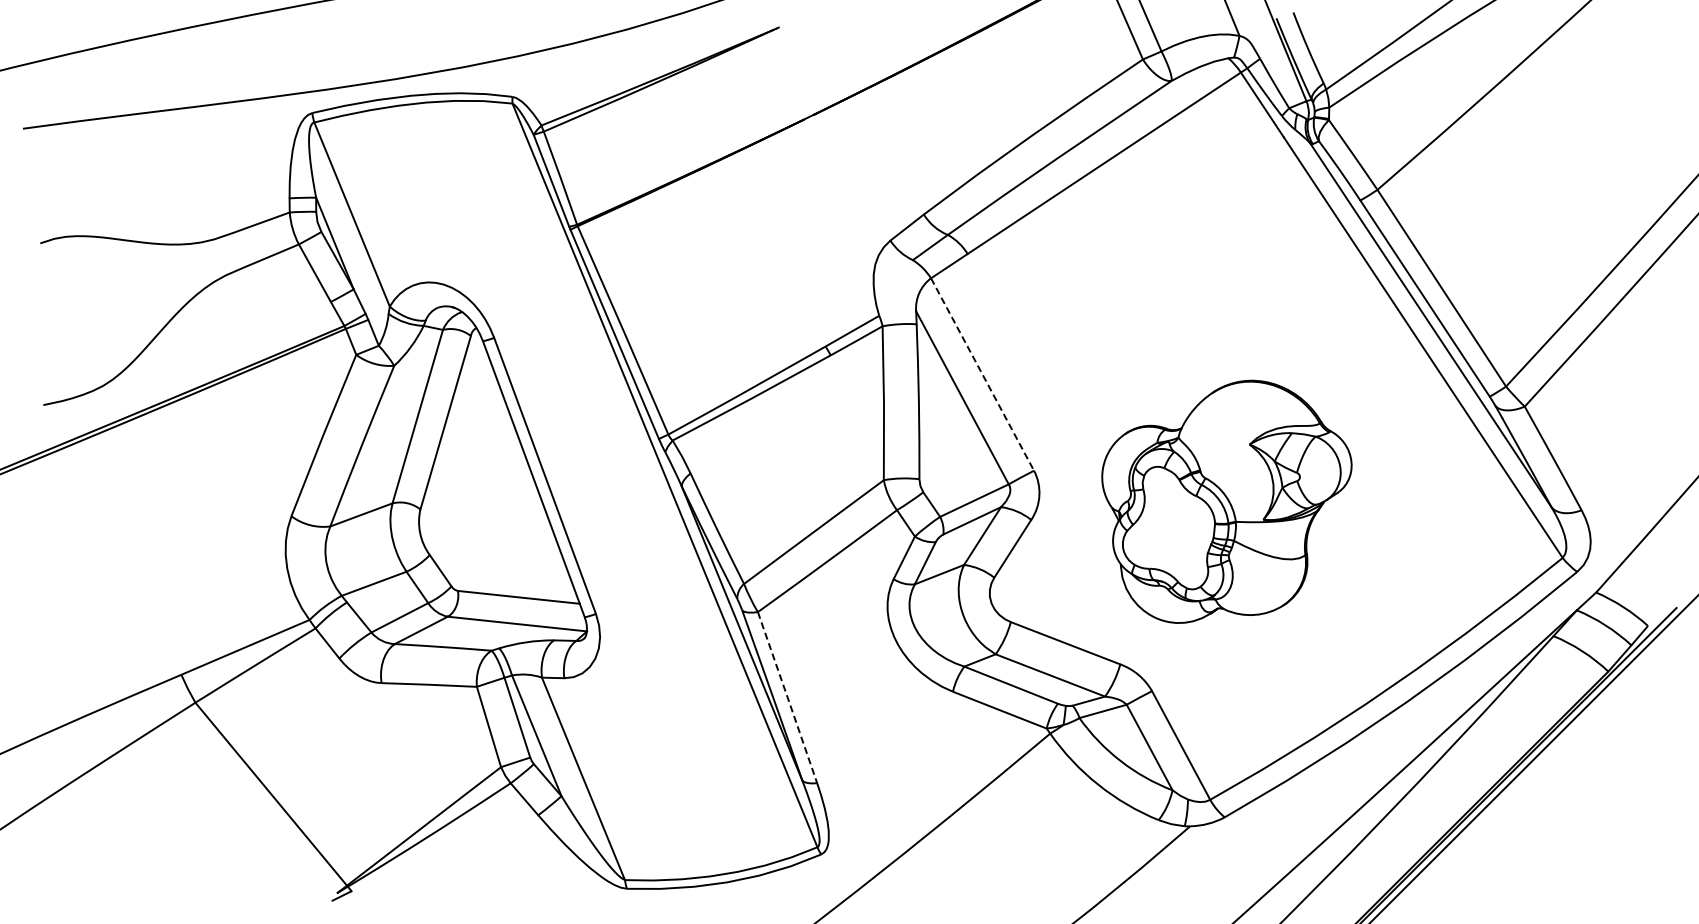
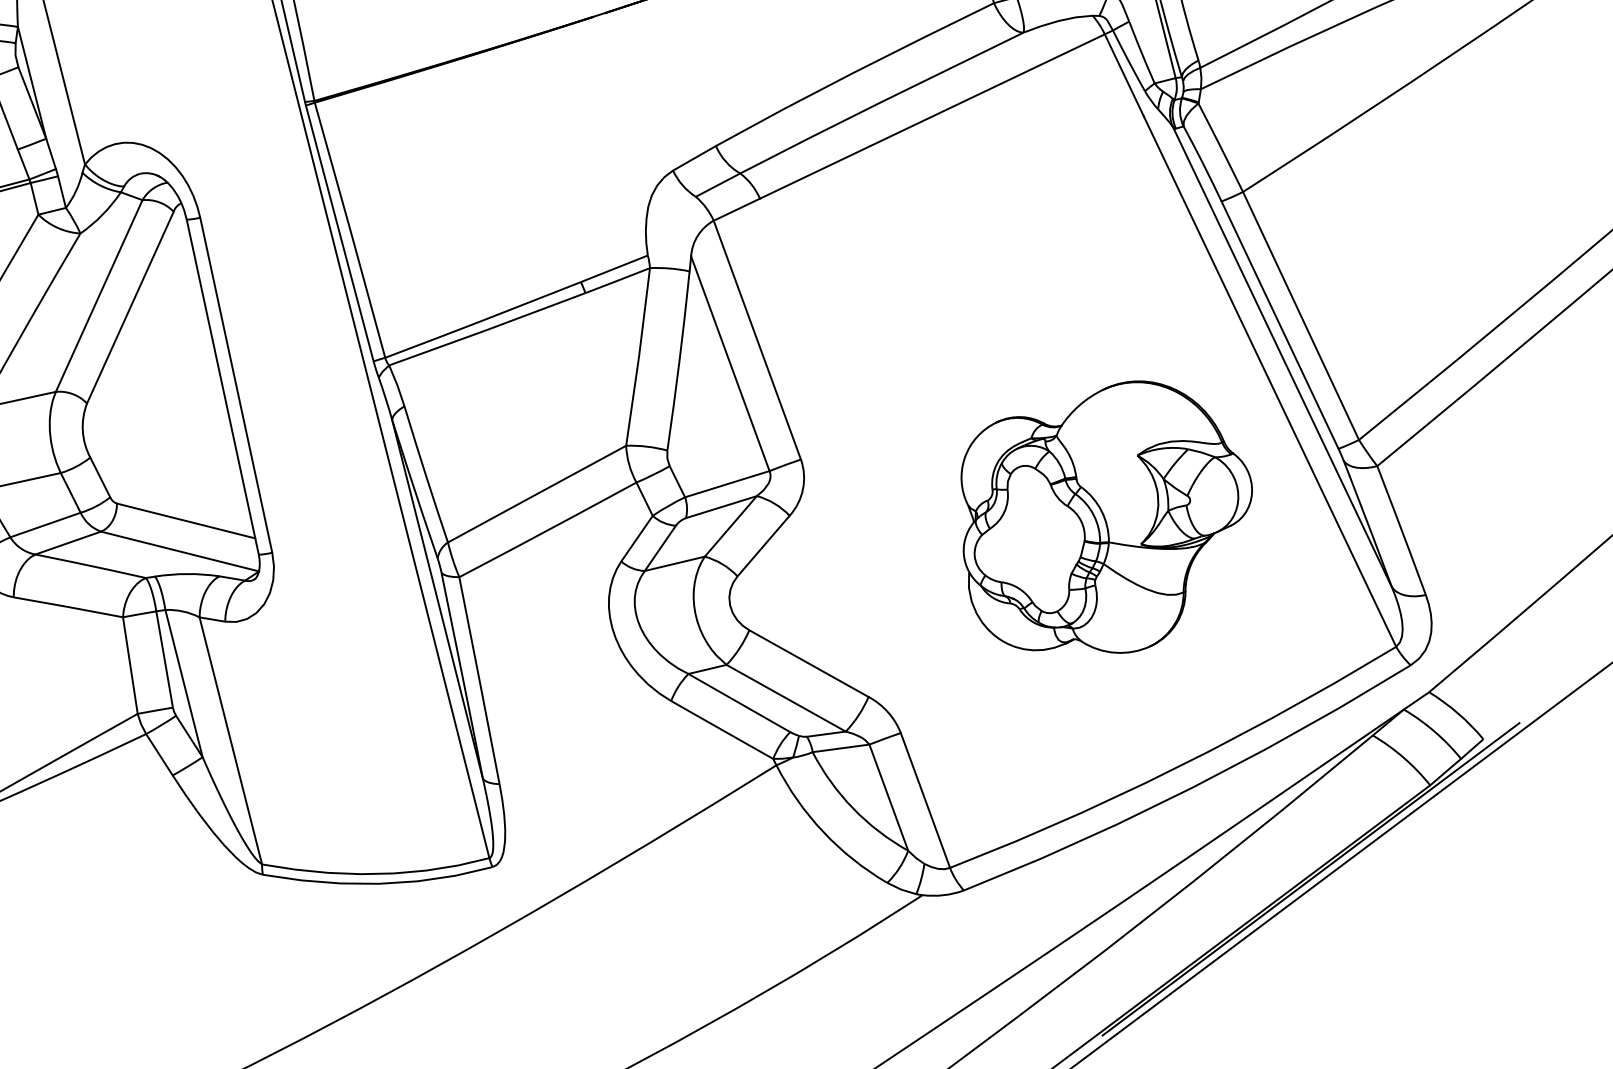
line: (982, 374) -> (757, 340), dashed -> solid
part: (1226, 501) -> (1101, 517), moved
line: (787, 697) -> (479, 680), dashed -> solid

